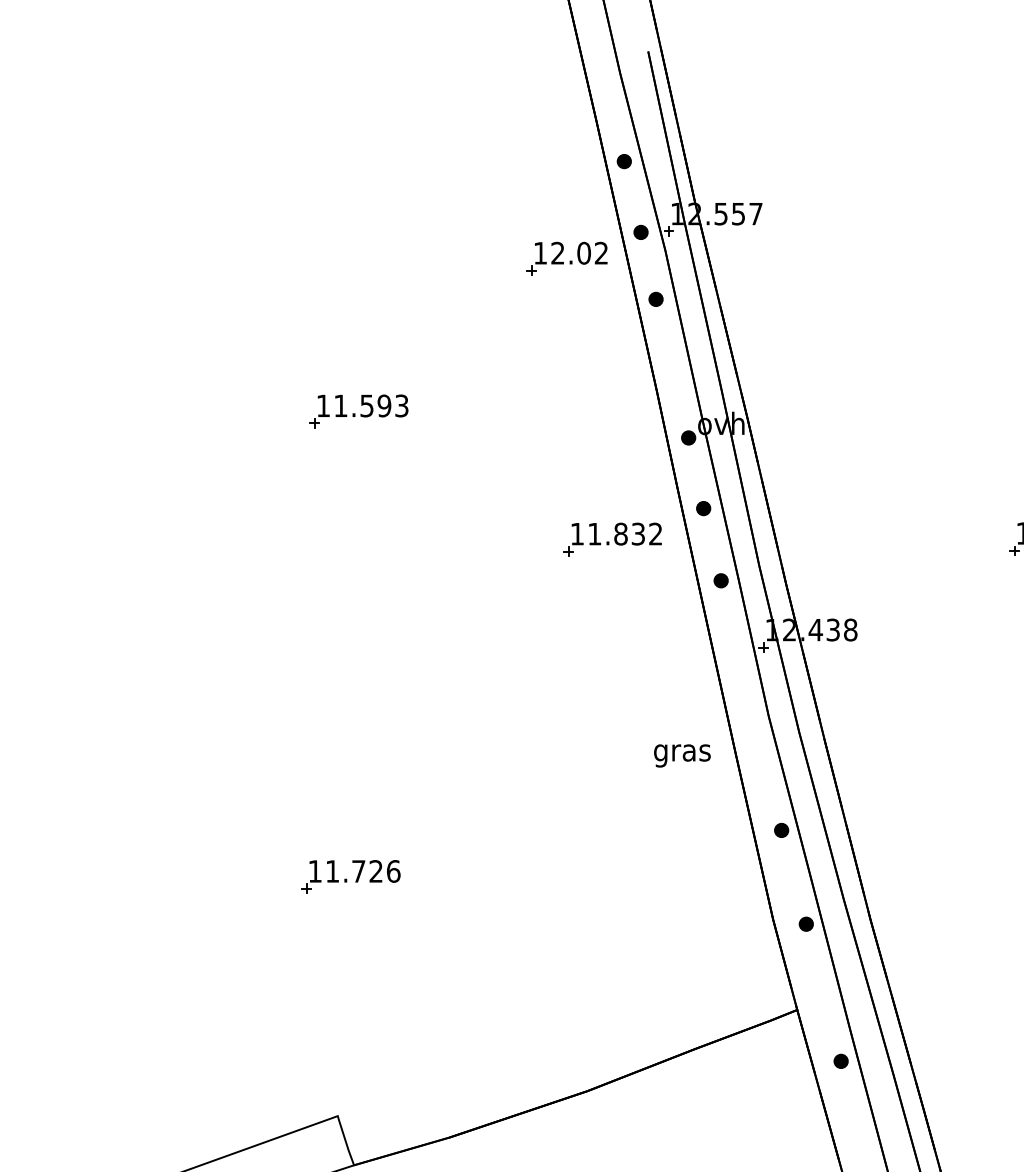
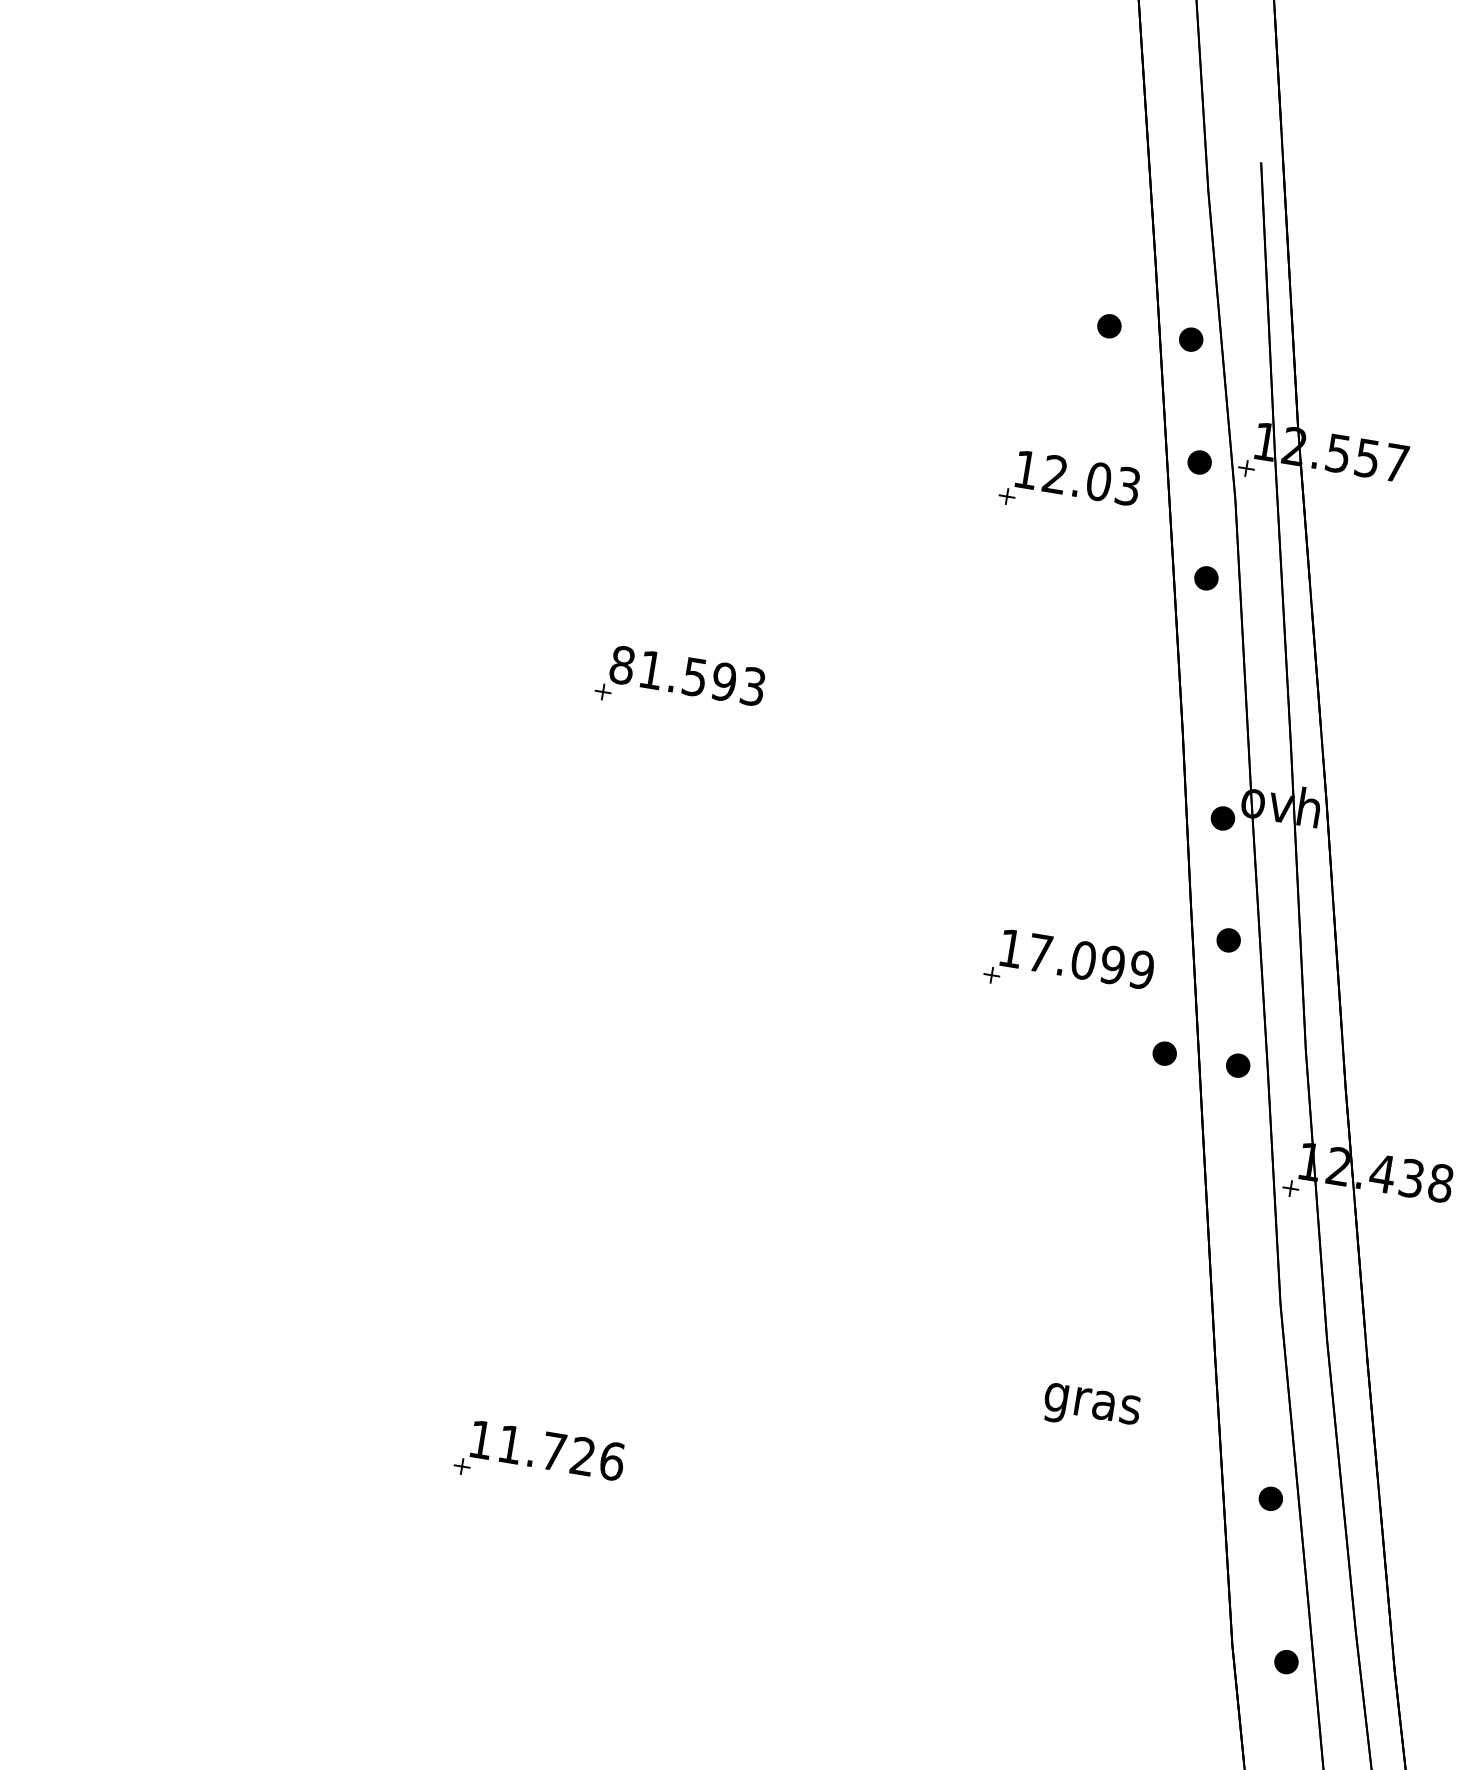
part: (574, 161) -> (1108, 325), added
text: (601, 253) -> (1127, 486), 12.02 -> 12.03
text: (323, 405) -> (622, 664), 11.593 -> 81.593
text: (625, 533) -> (1091, 960), 11.832 -> 17.099
part: (676, 580) -> (1163, 1052), added
text: (682, 755) -> (1091, 1407), moved

